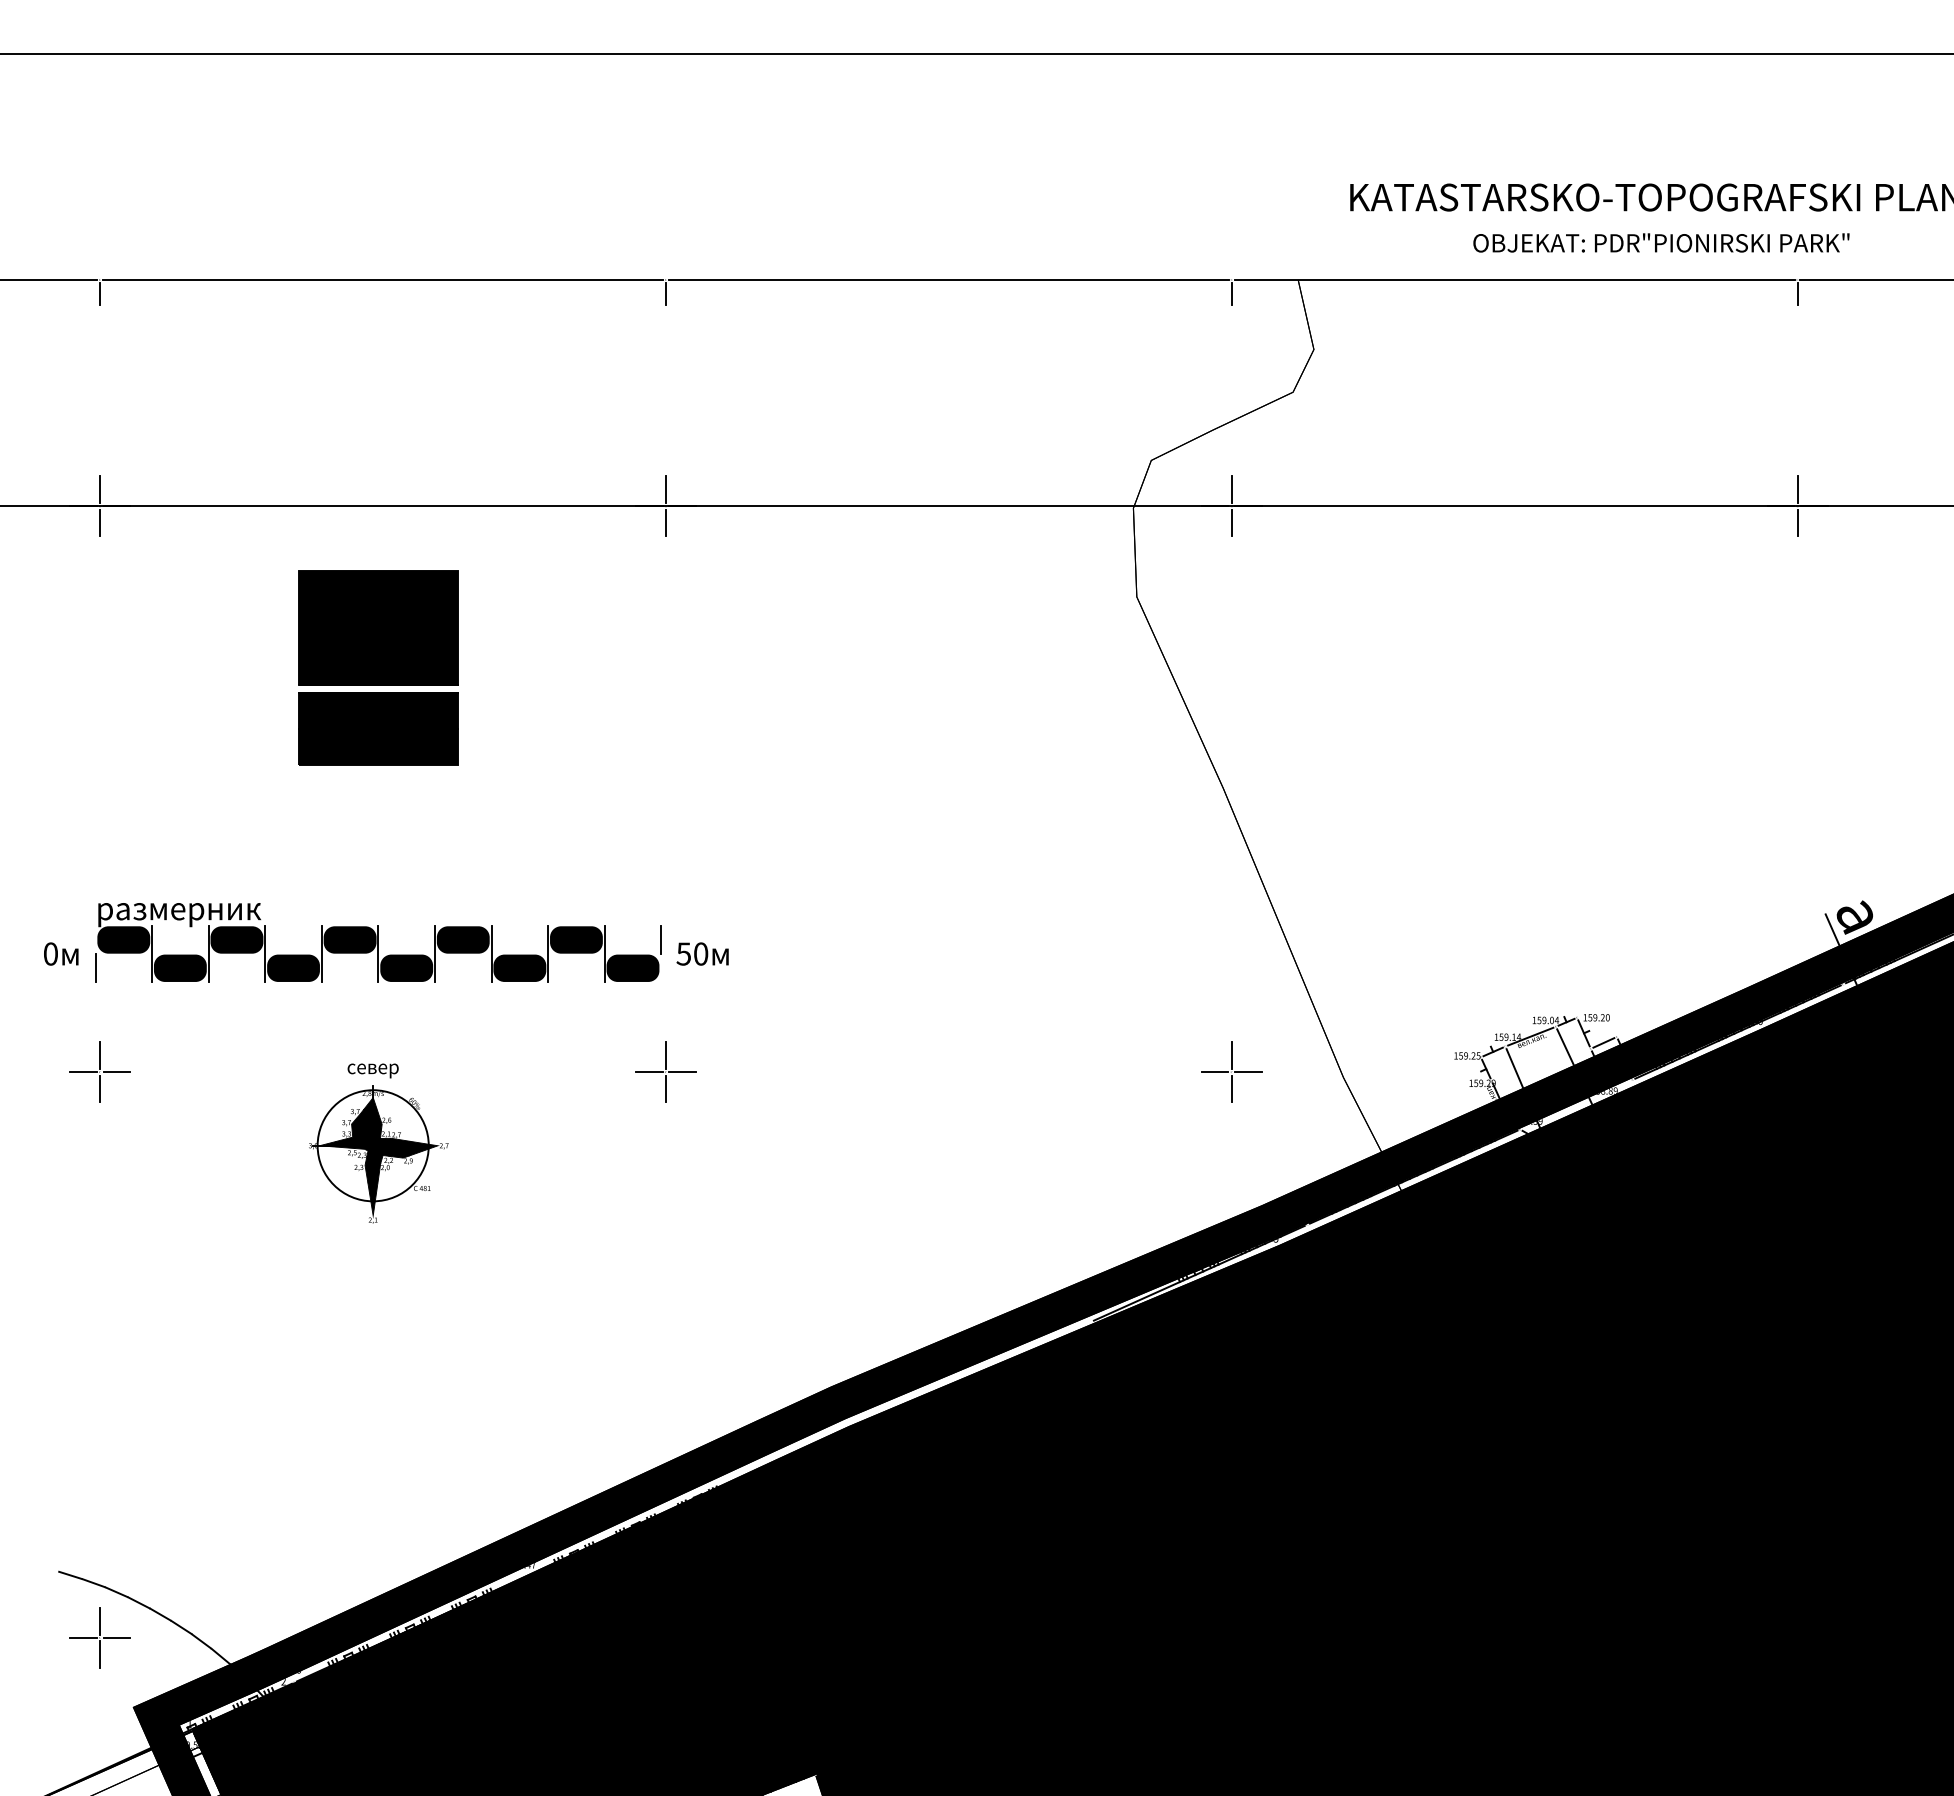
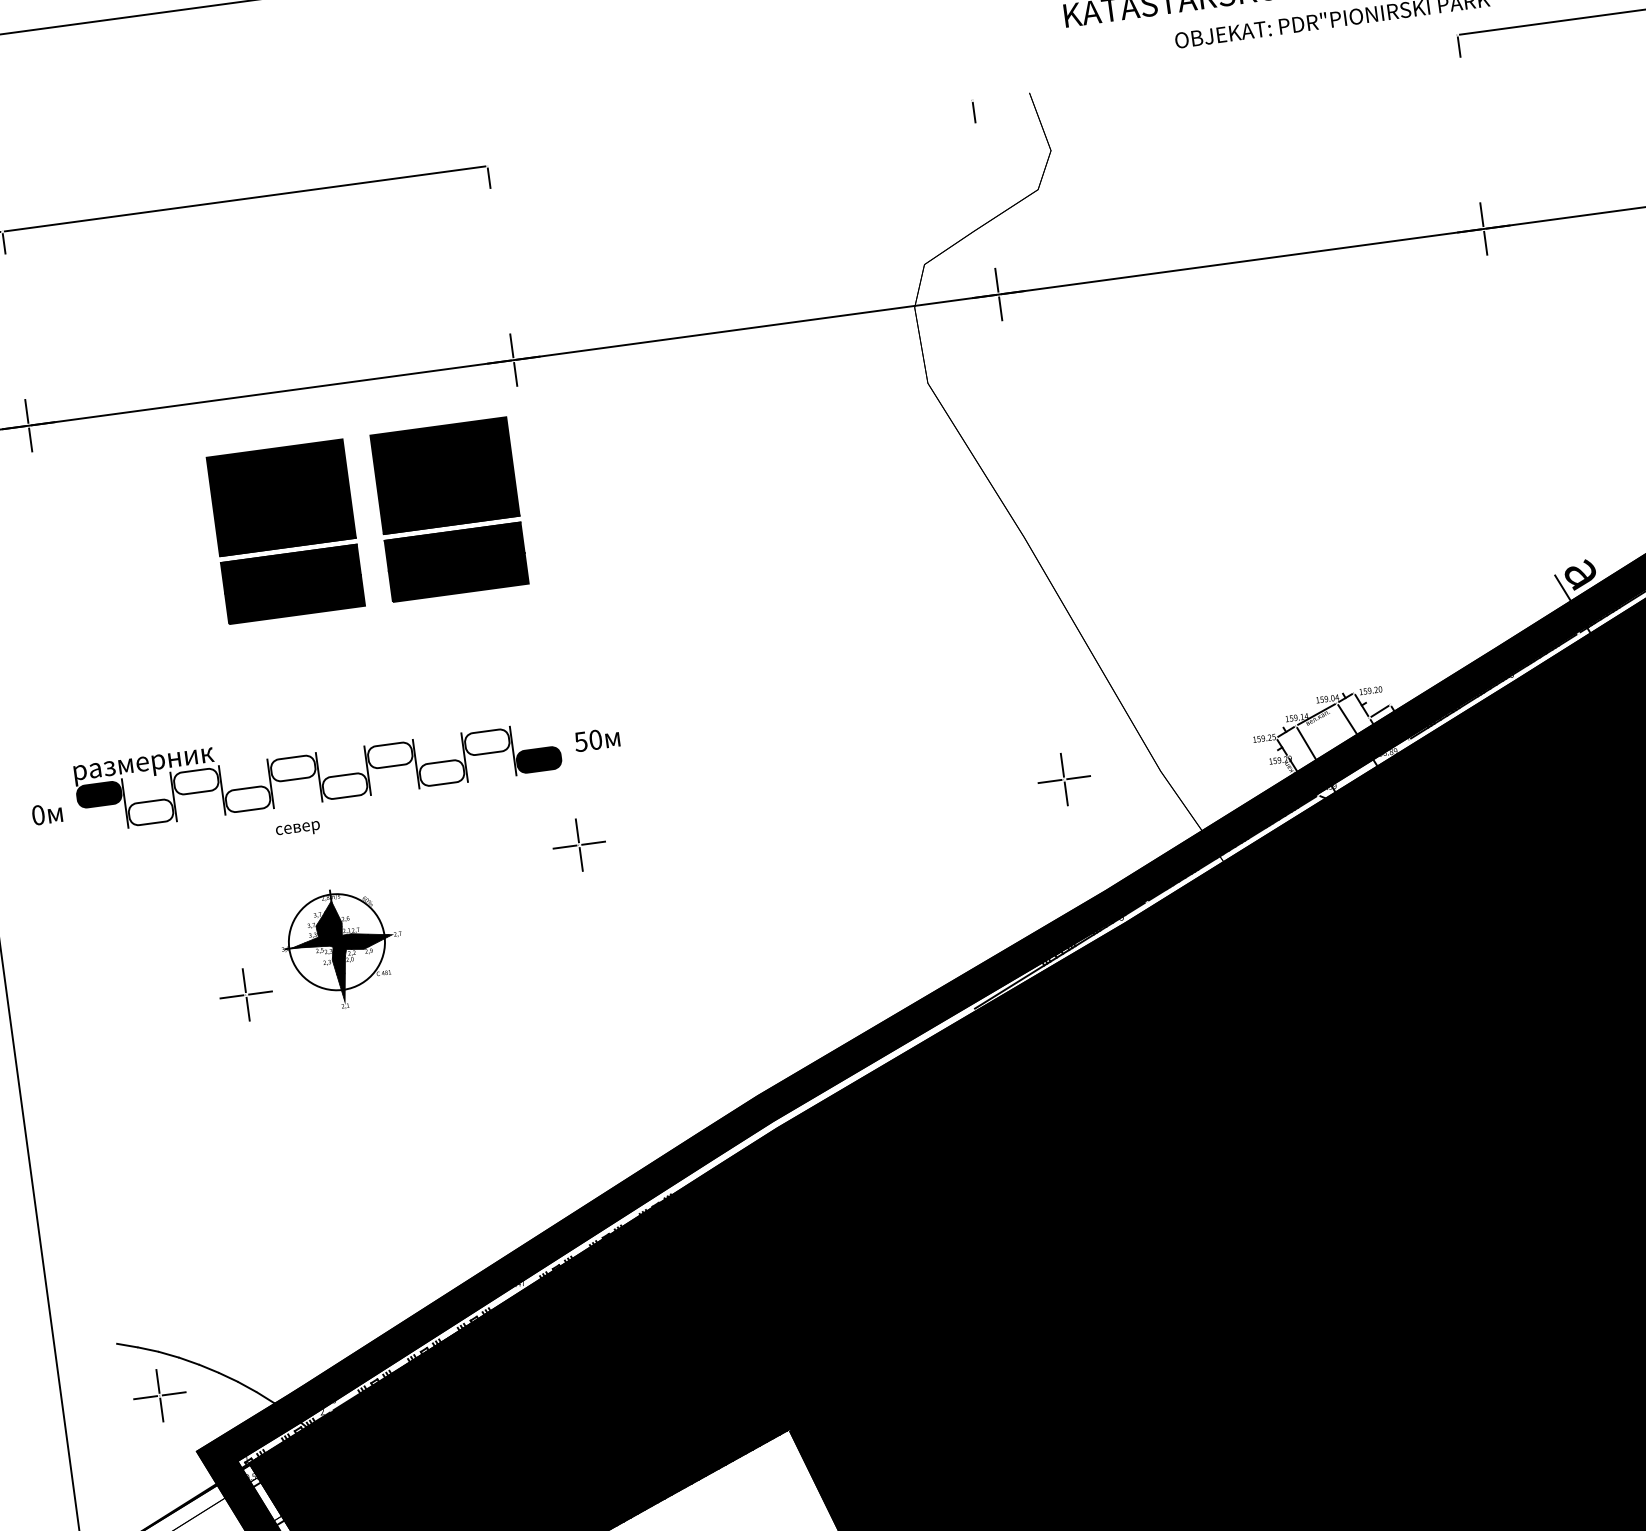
line: (948, 279) -> (729, 132), removed
line: (1514, 279) -> (1214, 67), removed
part: (569, 667) -> (449, 509), added
fill: (236, 939) -> (195, 781), removed
fill: (349, 939) -> (292, 768), removed
fill: (462, 939) -> (389, 755), removed
fill: (575, 939) -> (486, 741), removed
line: (661, 939) -> (560, 732), removed
line: (95, 968) -> (78, 822), removed
fill: (179, 968) -> (150, 812), removed
fill: (293, 968) -> (248, 799), removed
fill: (406, 968) -> (344, 786), removed
fill: (519, 968) -> (441, 773), removed
text: (372, 1070) -> (297, 829), moved
part: (99, 1071) -> (245, 994), moved

